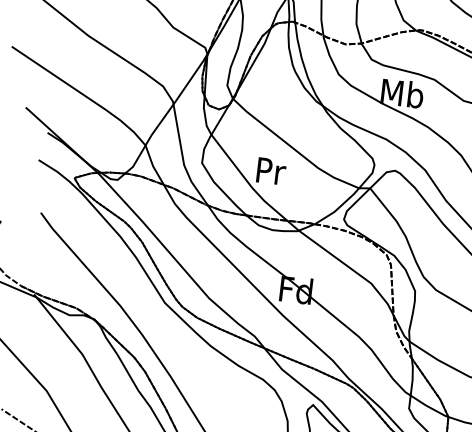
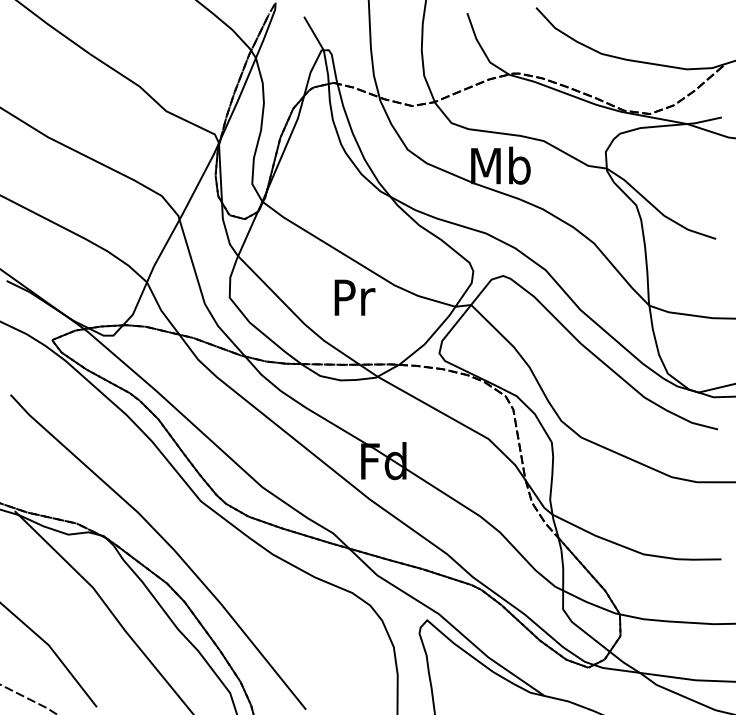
text: (271, 171) -> (354, 297), moved

